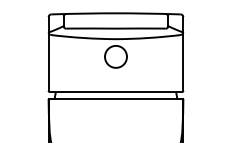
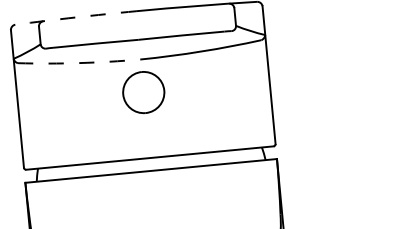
arc: (83, 13) -> (75, 17), solid -> dashed
arc: (83, 38) -> (79, 63), solid -> dashed

